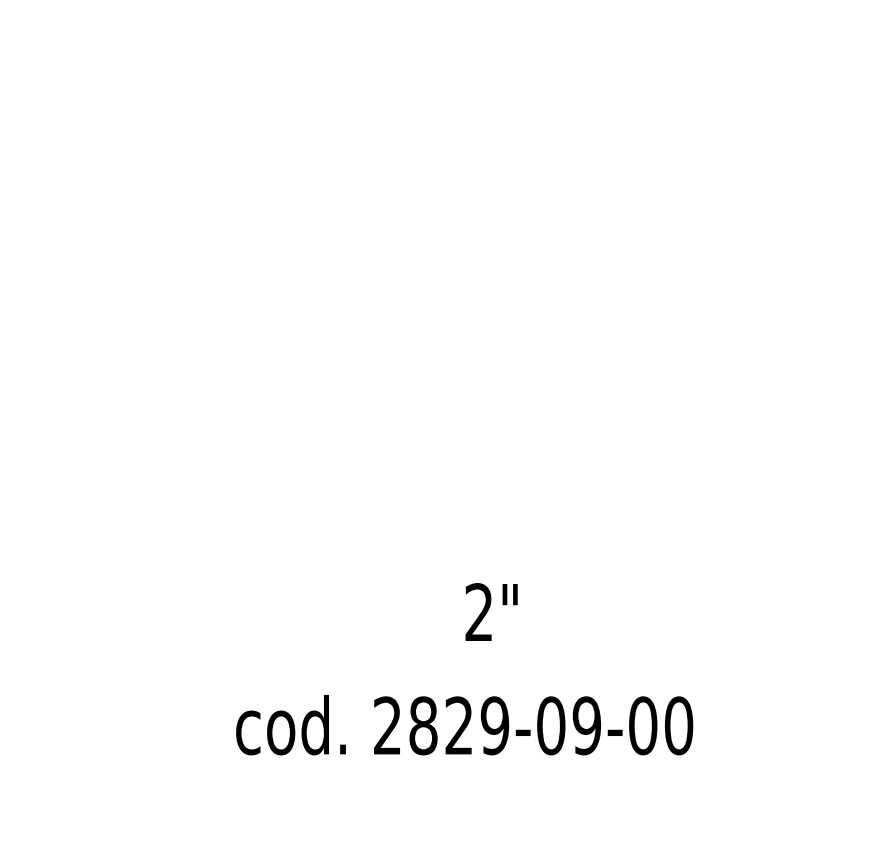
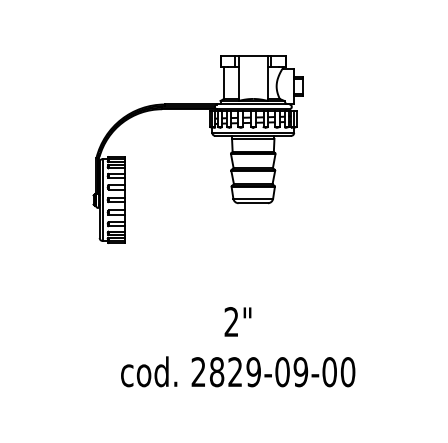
part: (412, 262) -> (211, 134), added
text: (490, 611) -> (237, 321), moved

